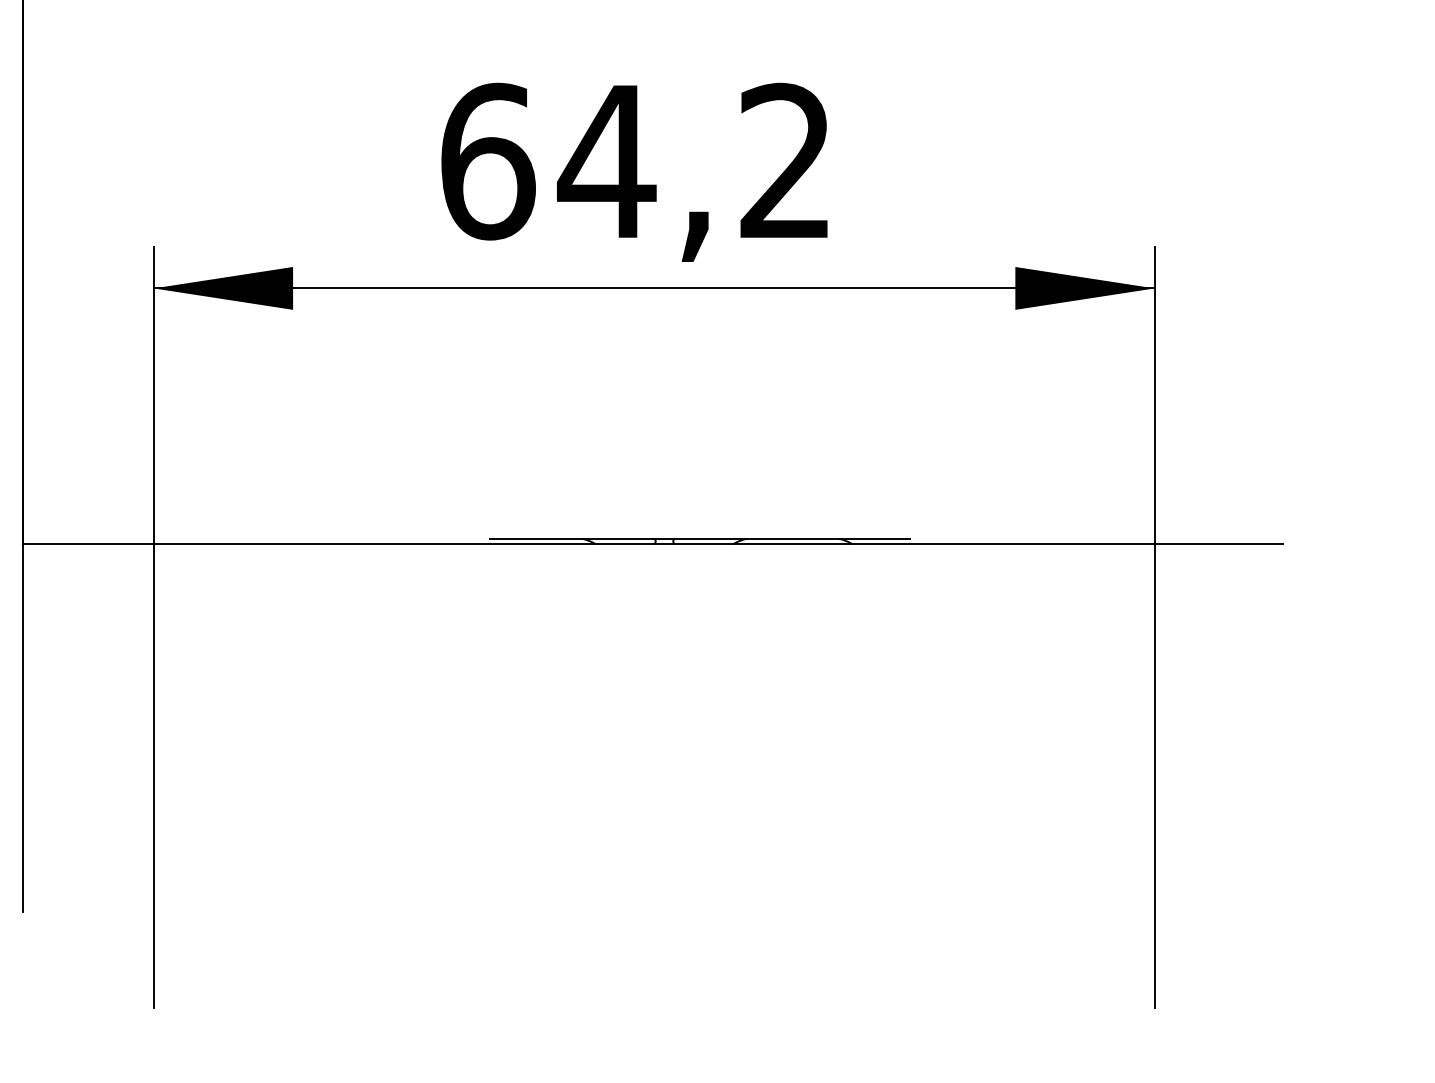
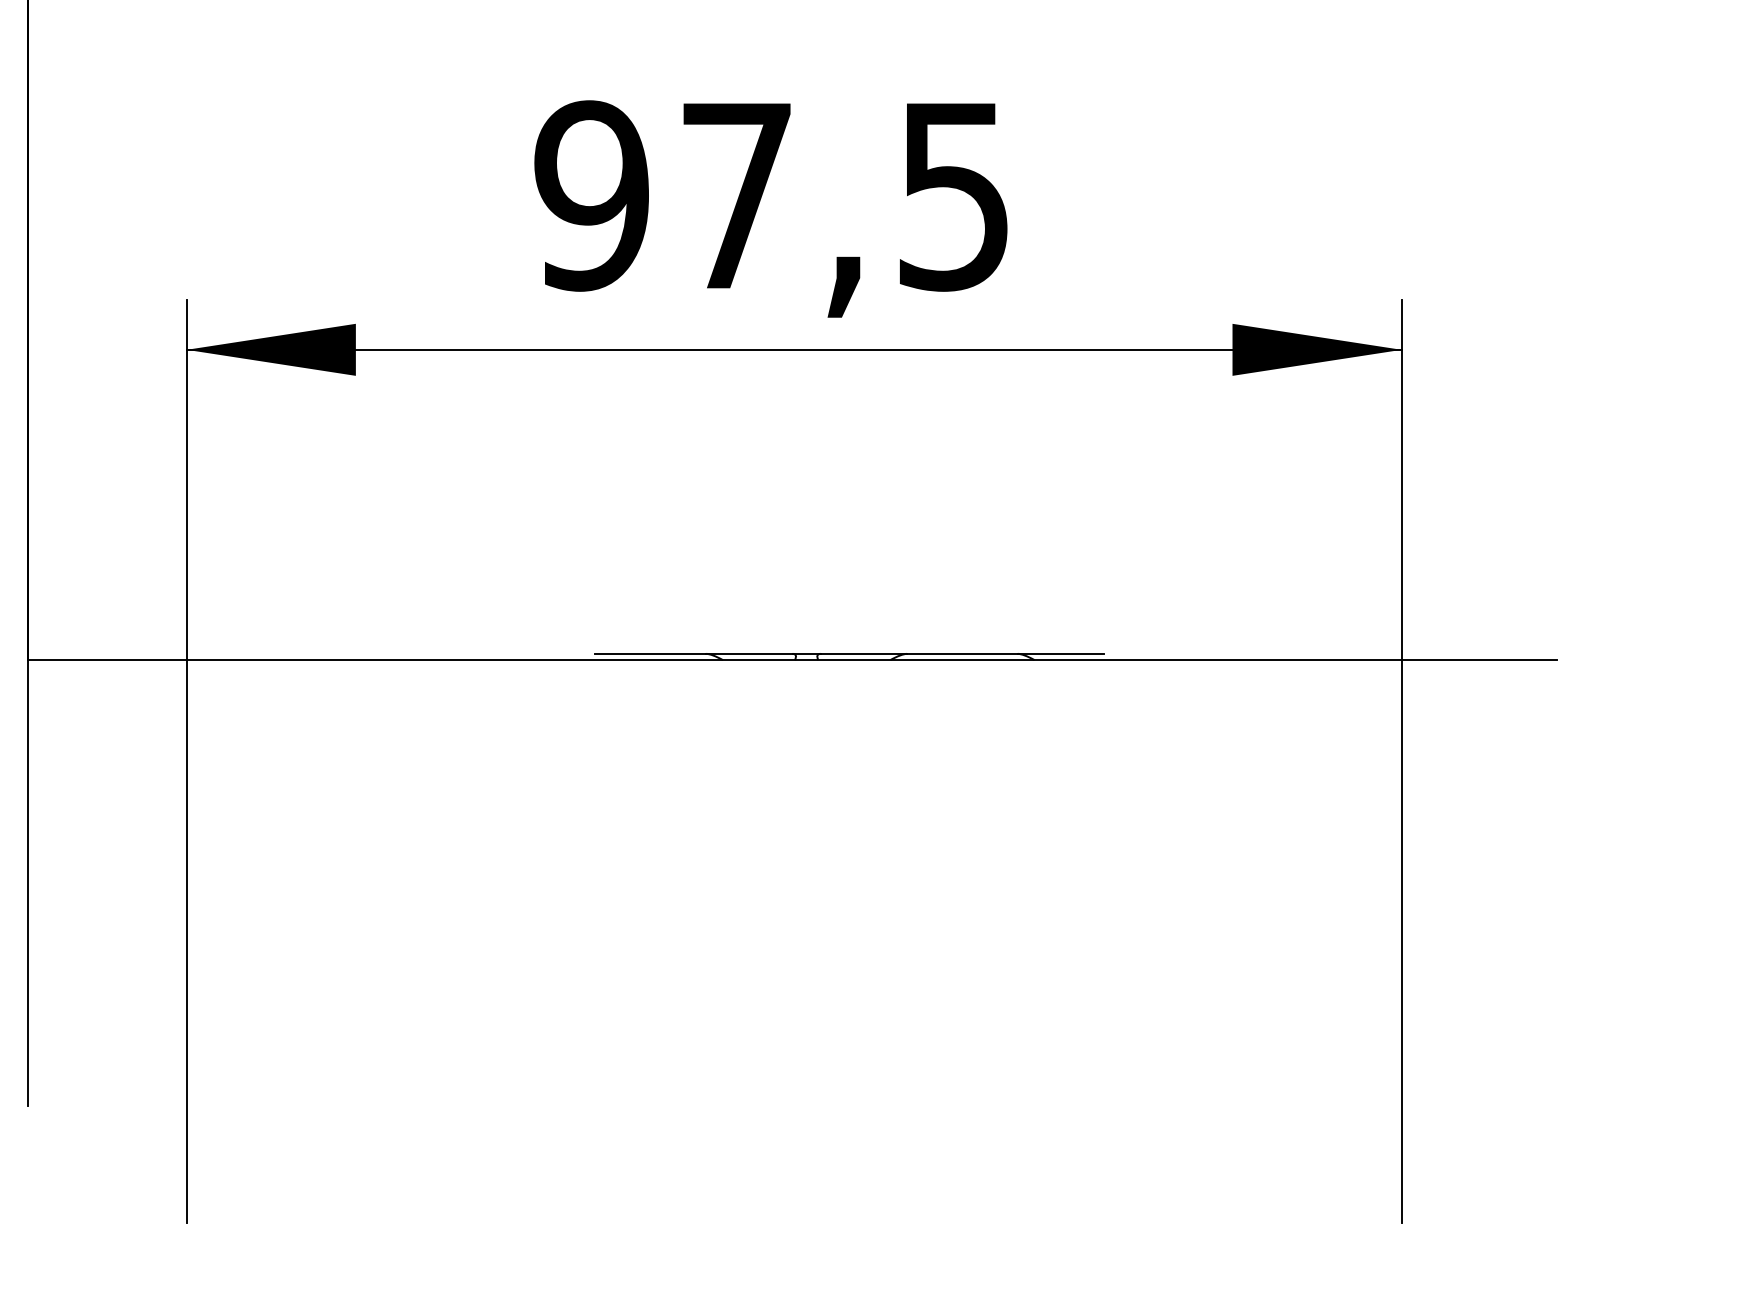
text: (634, 161) -> (770, 195), 64,2 -> 97,5

